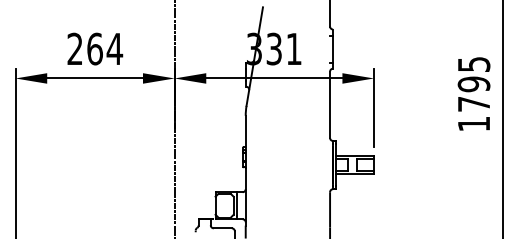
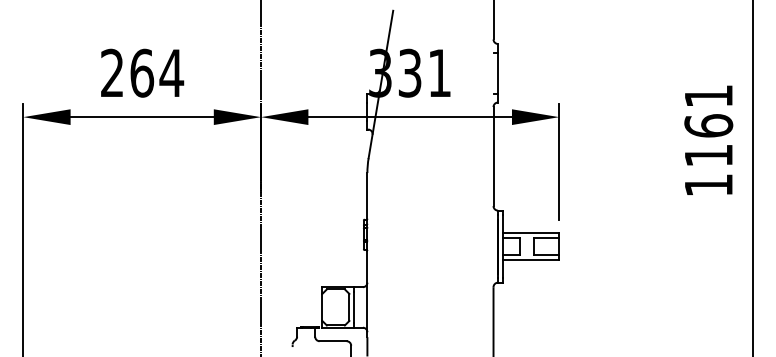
text: (473, 84) -> (707, 126), 1795 -> 1161

